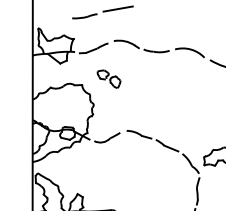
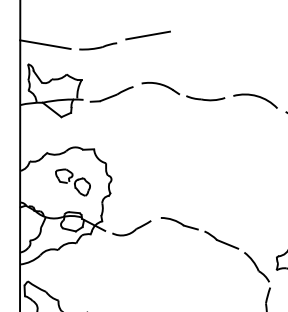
line: (49, 15) -> (45, 45), added
part: (108, 78) -> (72, 181), moved

